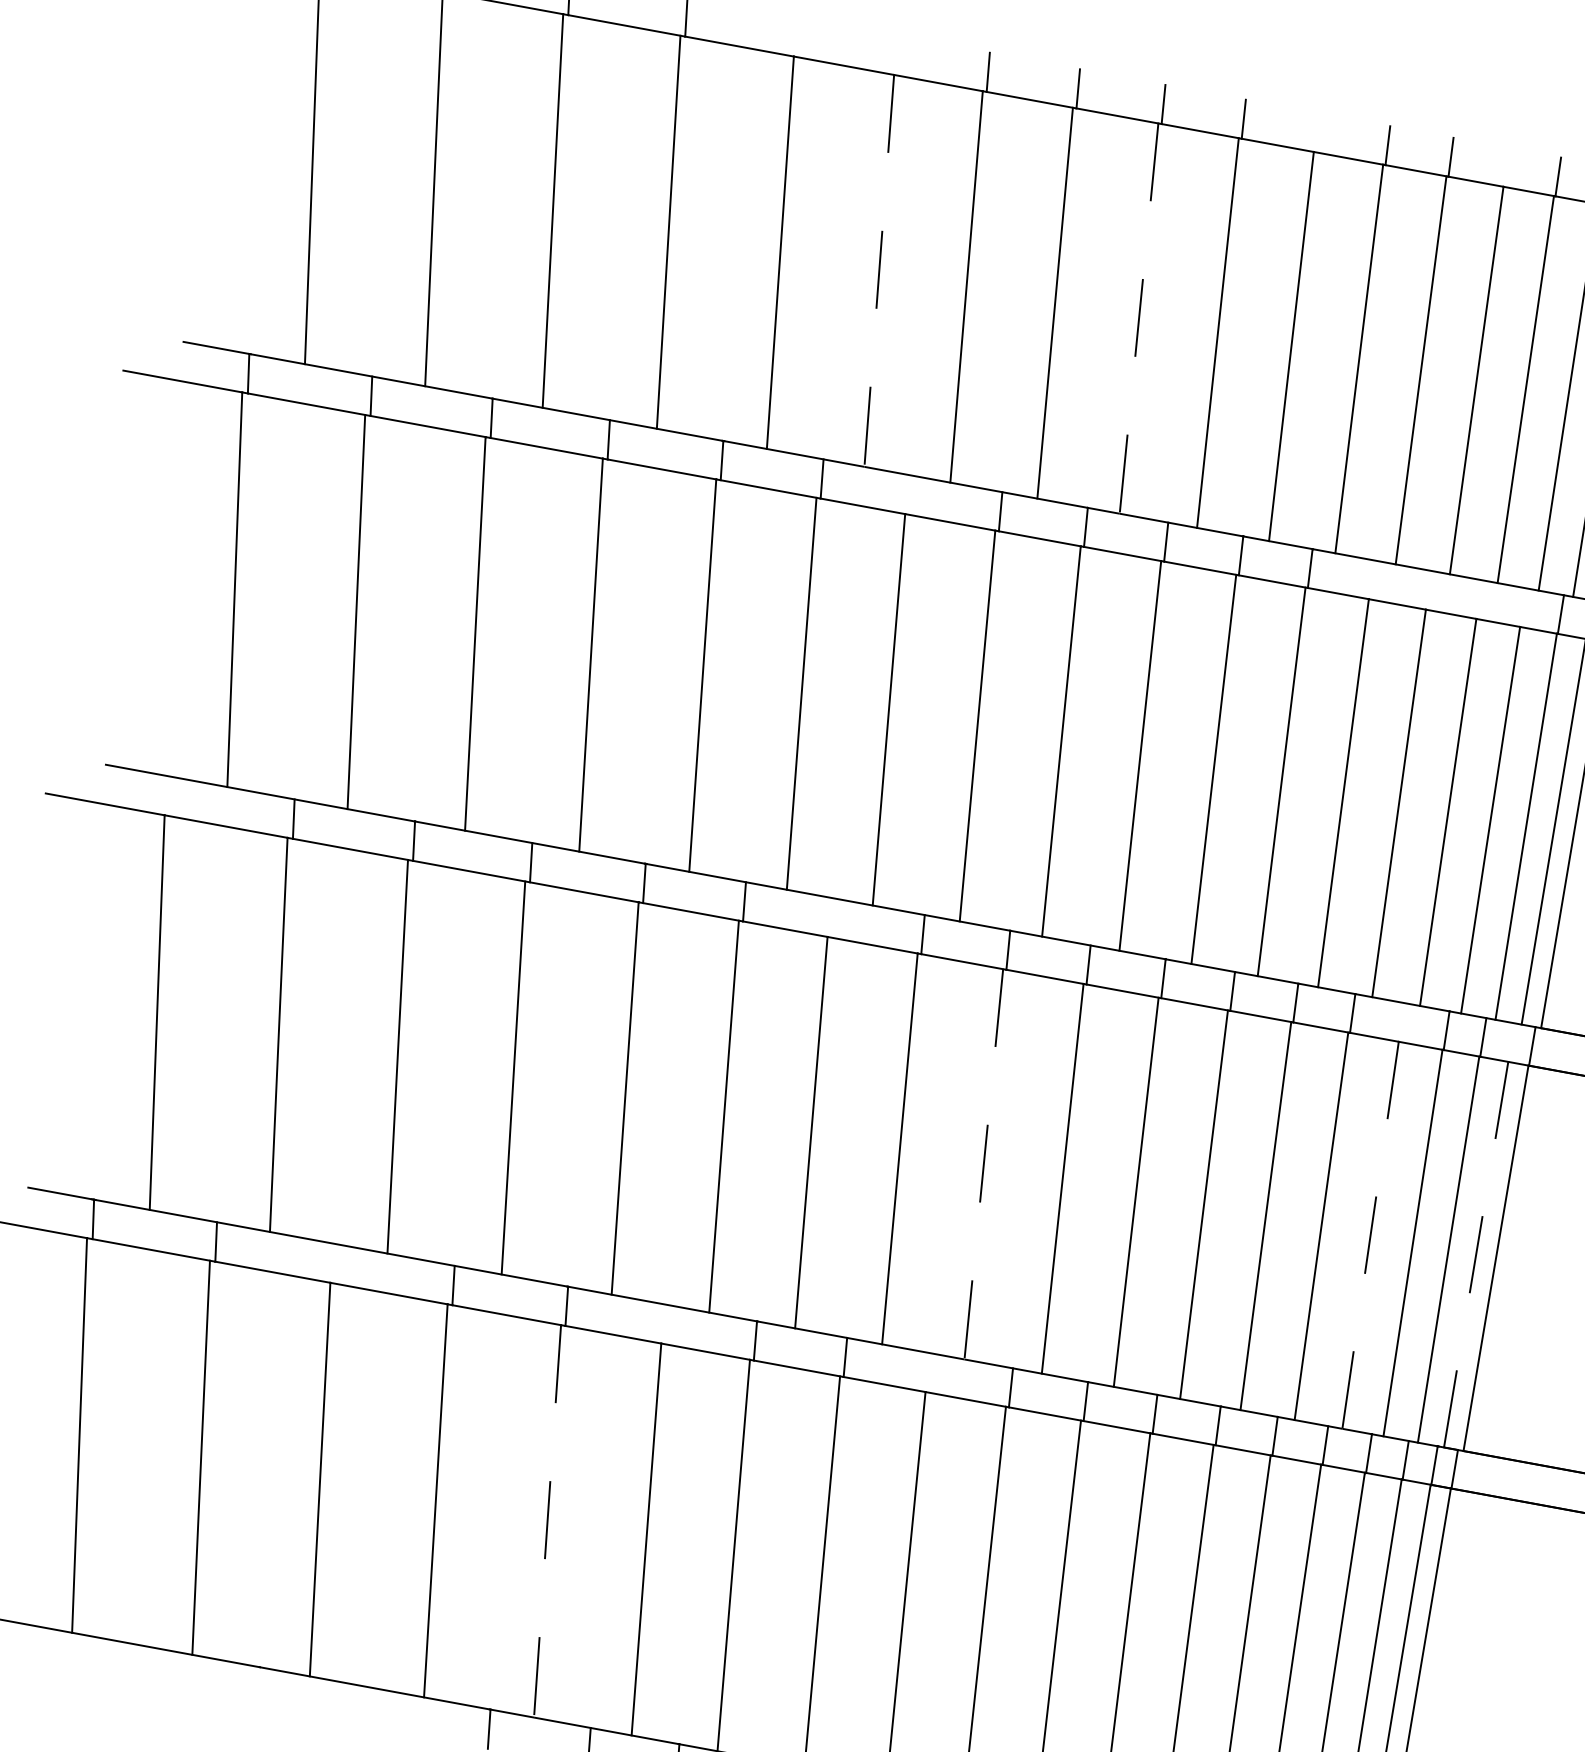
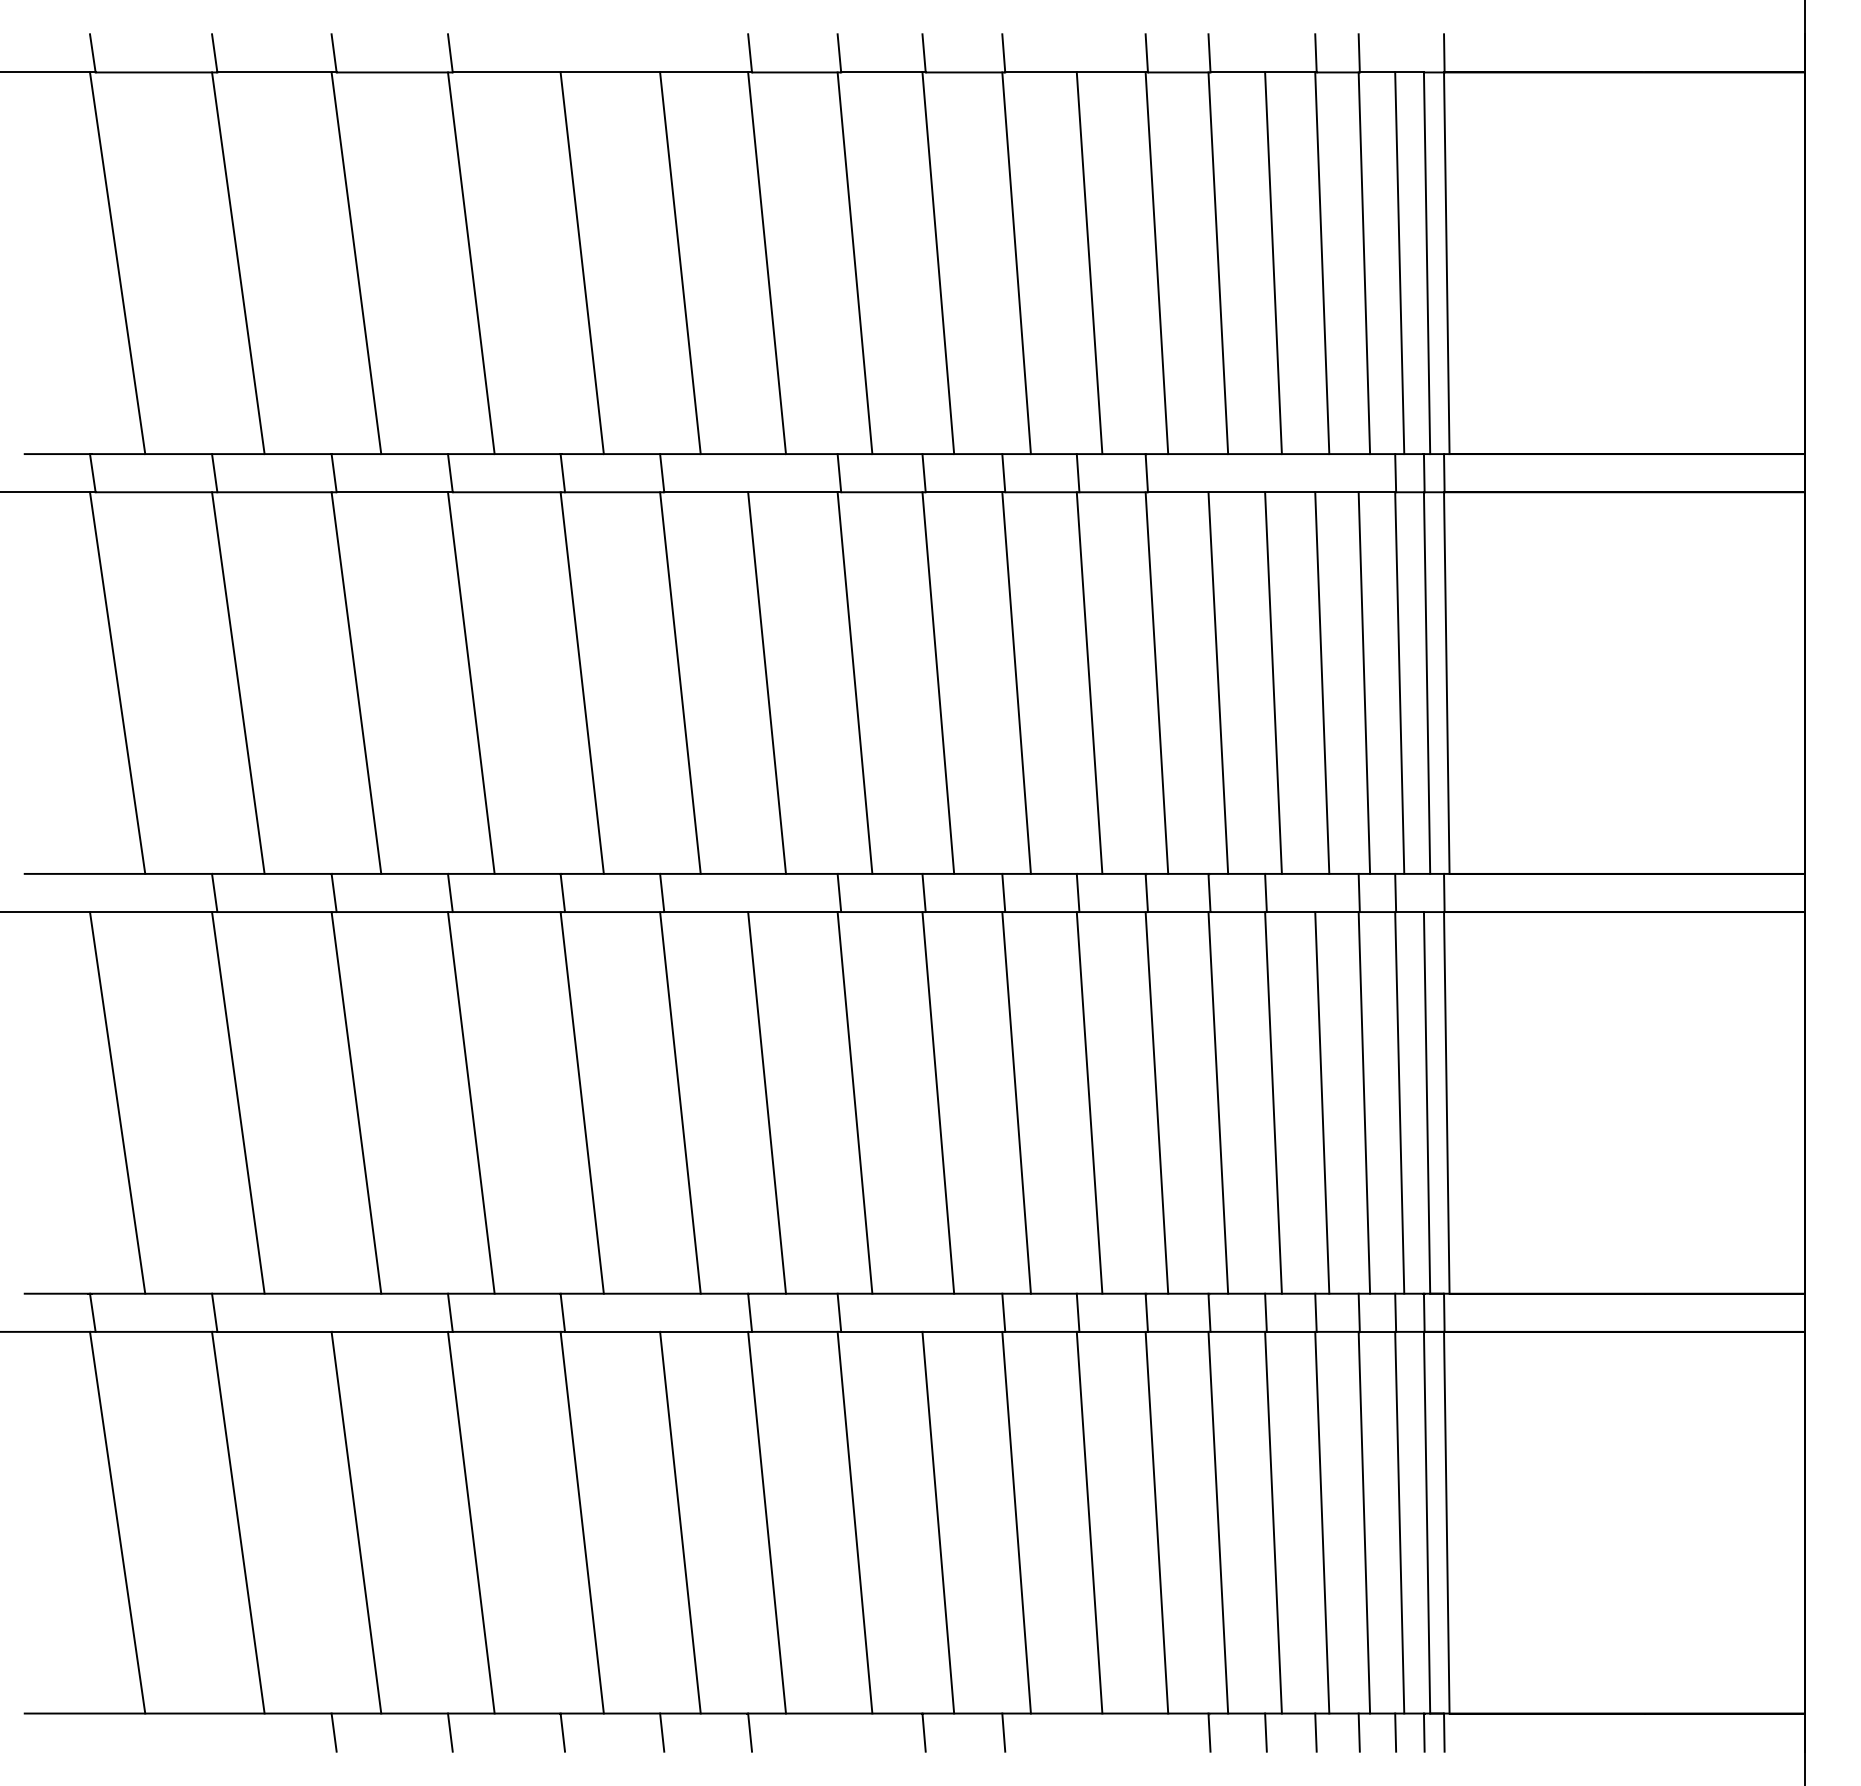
line: (879, 271) -> (680, 263), dashed -> solid
line: (1139, 318) -> (938, 263), dashed -> solid
line: (983, 1164) -> (938, 1103), dashed -> solid
line: (1370, 1234) -> (1322, 1102), dashed -> solid
line: (1476, 1254) -> (1427, 1102), dashed -> solid
line: (547, 1522) -> (582, 1523), dashed -> solid
line: (258, 1686) -> (333, 1732), added
line: (376, 1708) -> (450, 1732), added

